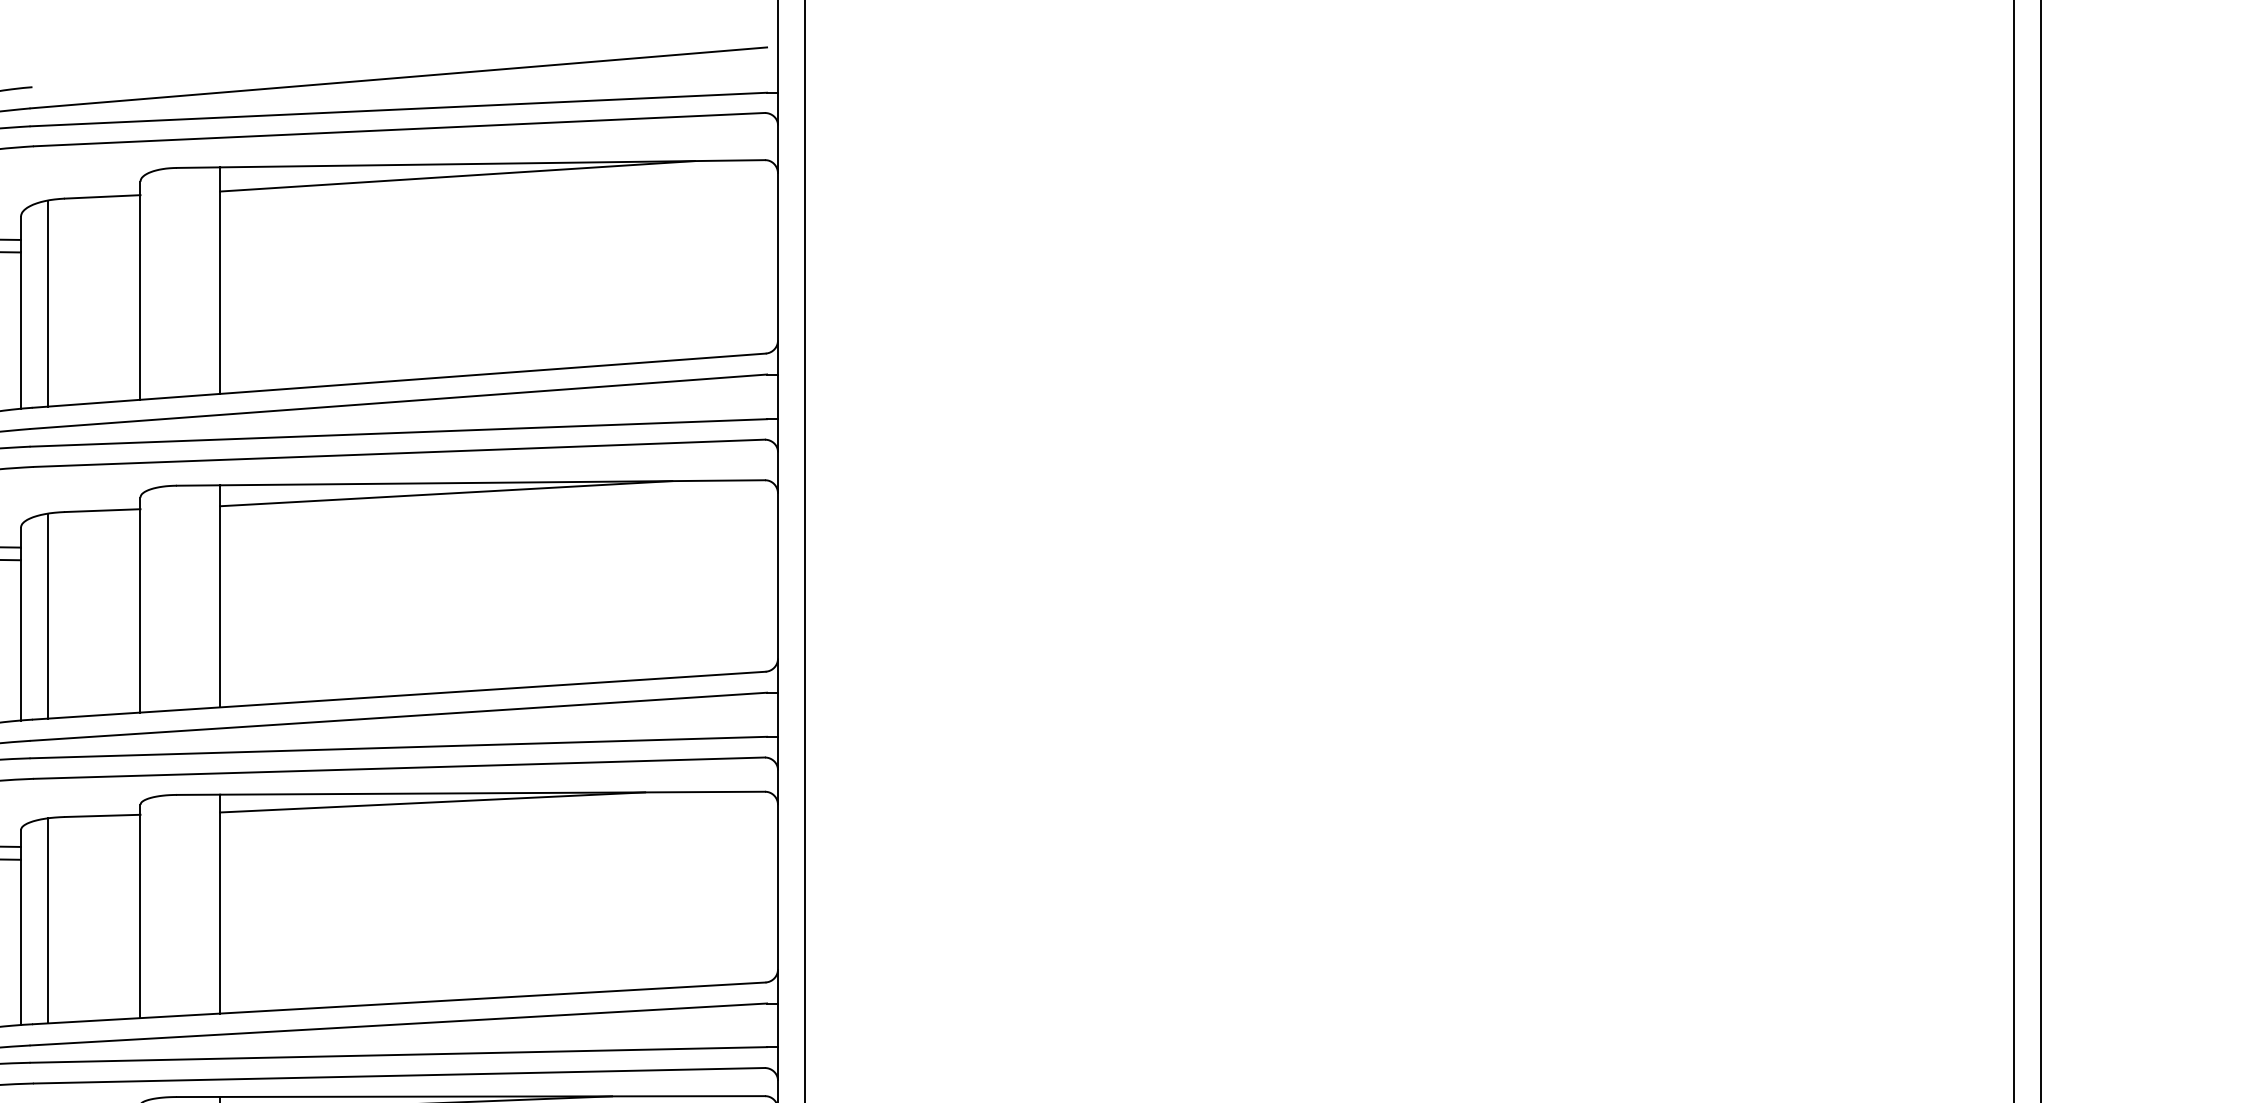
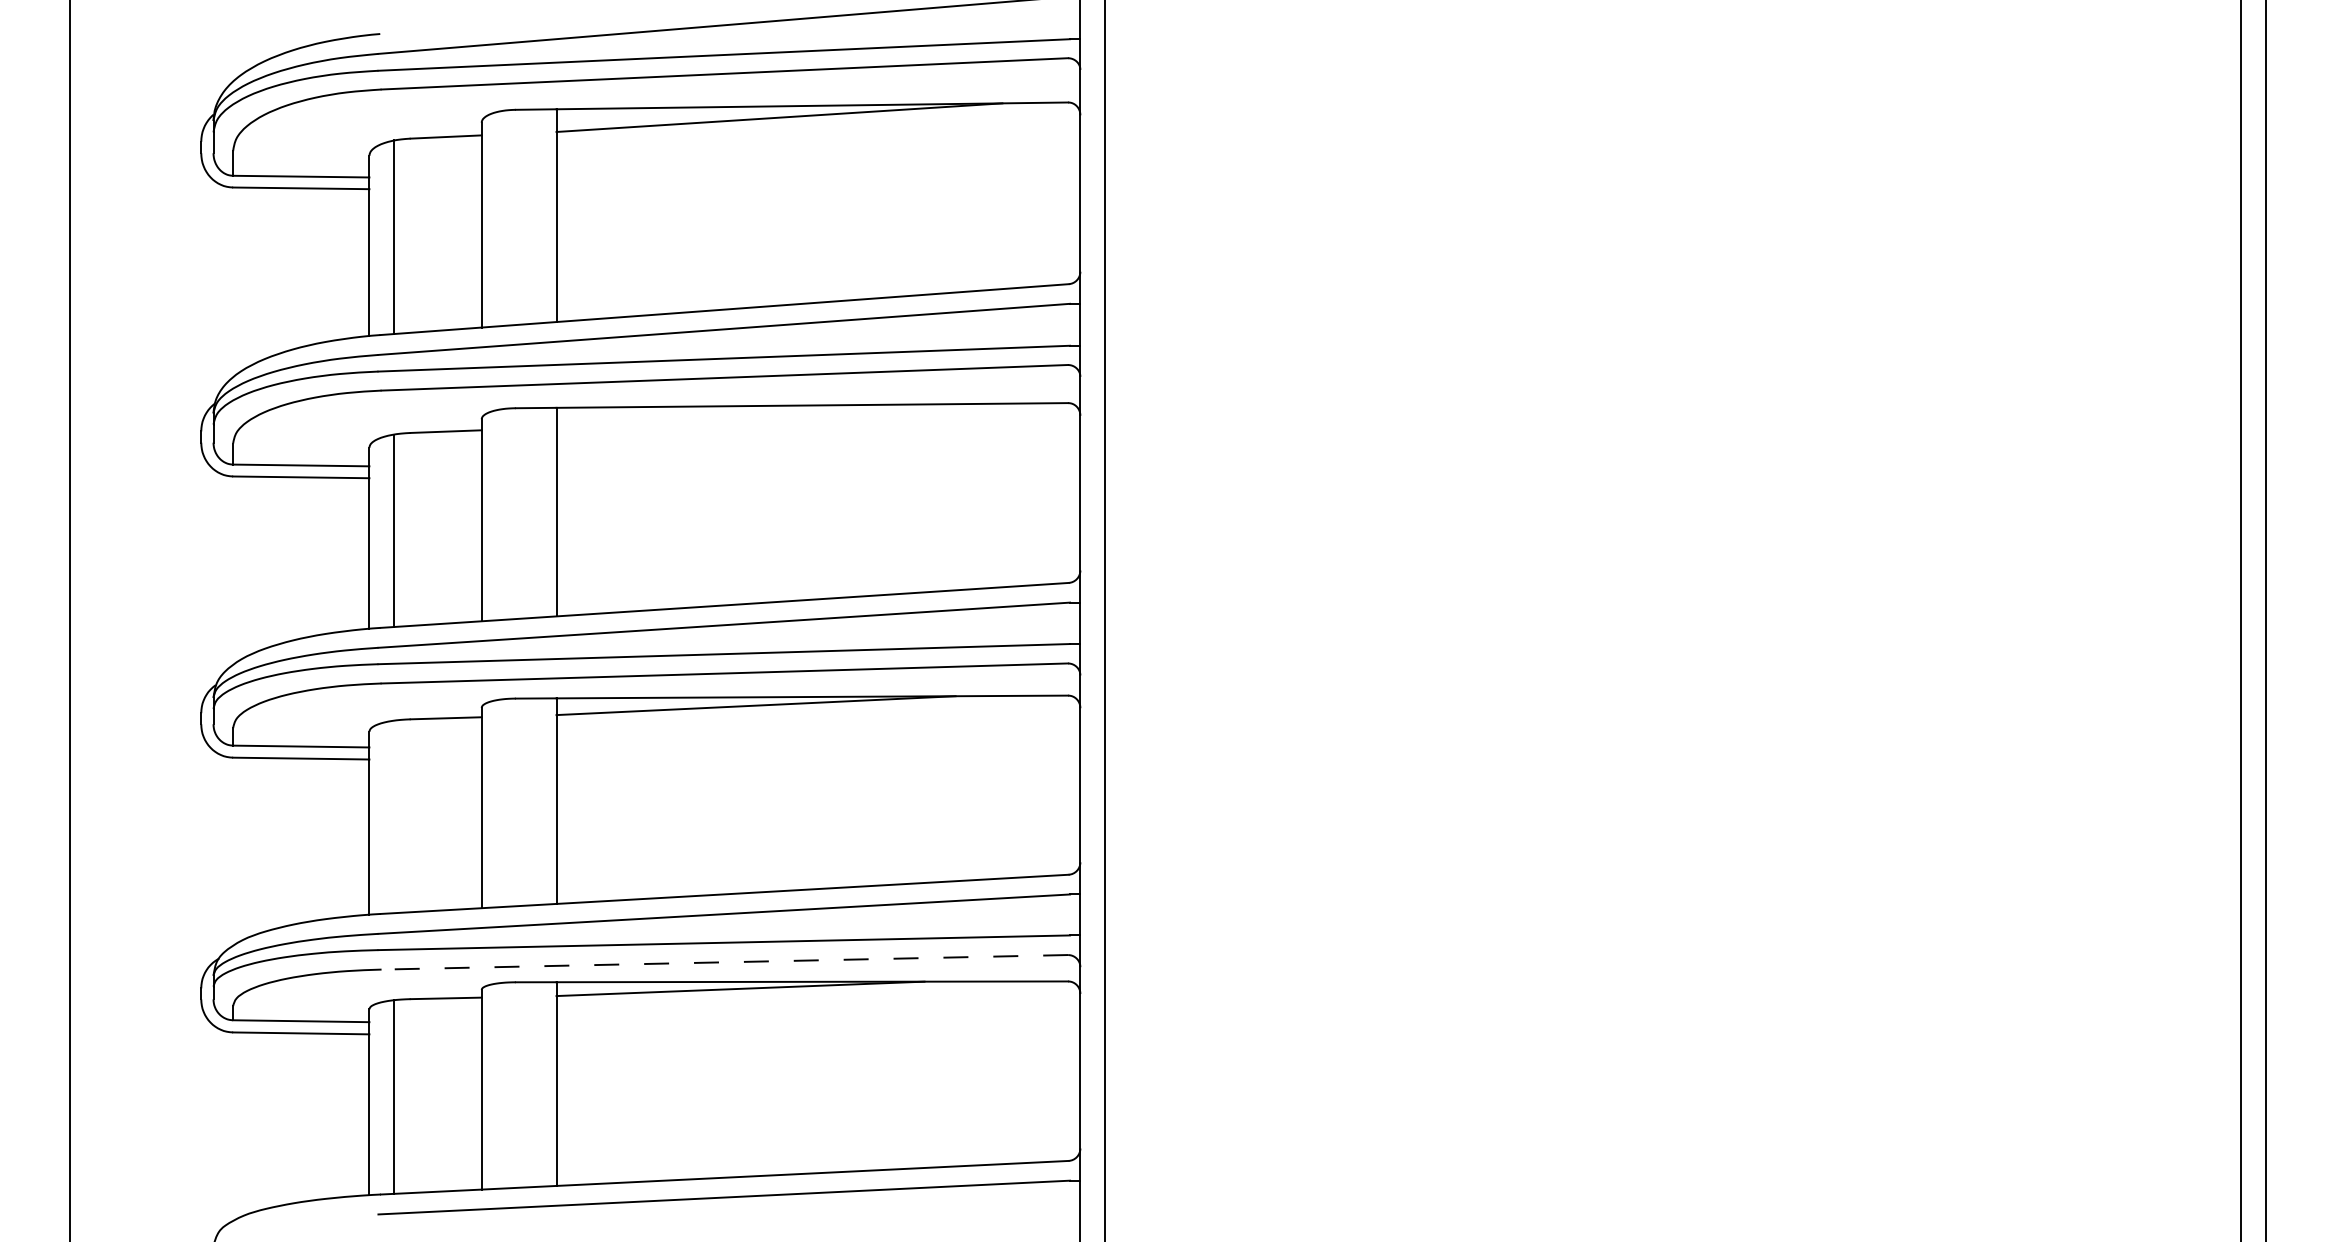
line: (445, 493) -> (768, 415), removed
line: (47, 920) -> (394, 816), removed
line: (399, 1075) -> (724, 962), solid -> dashed

